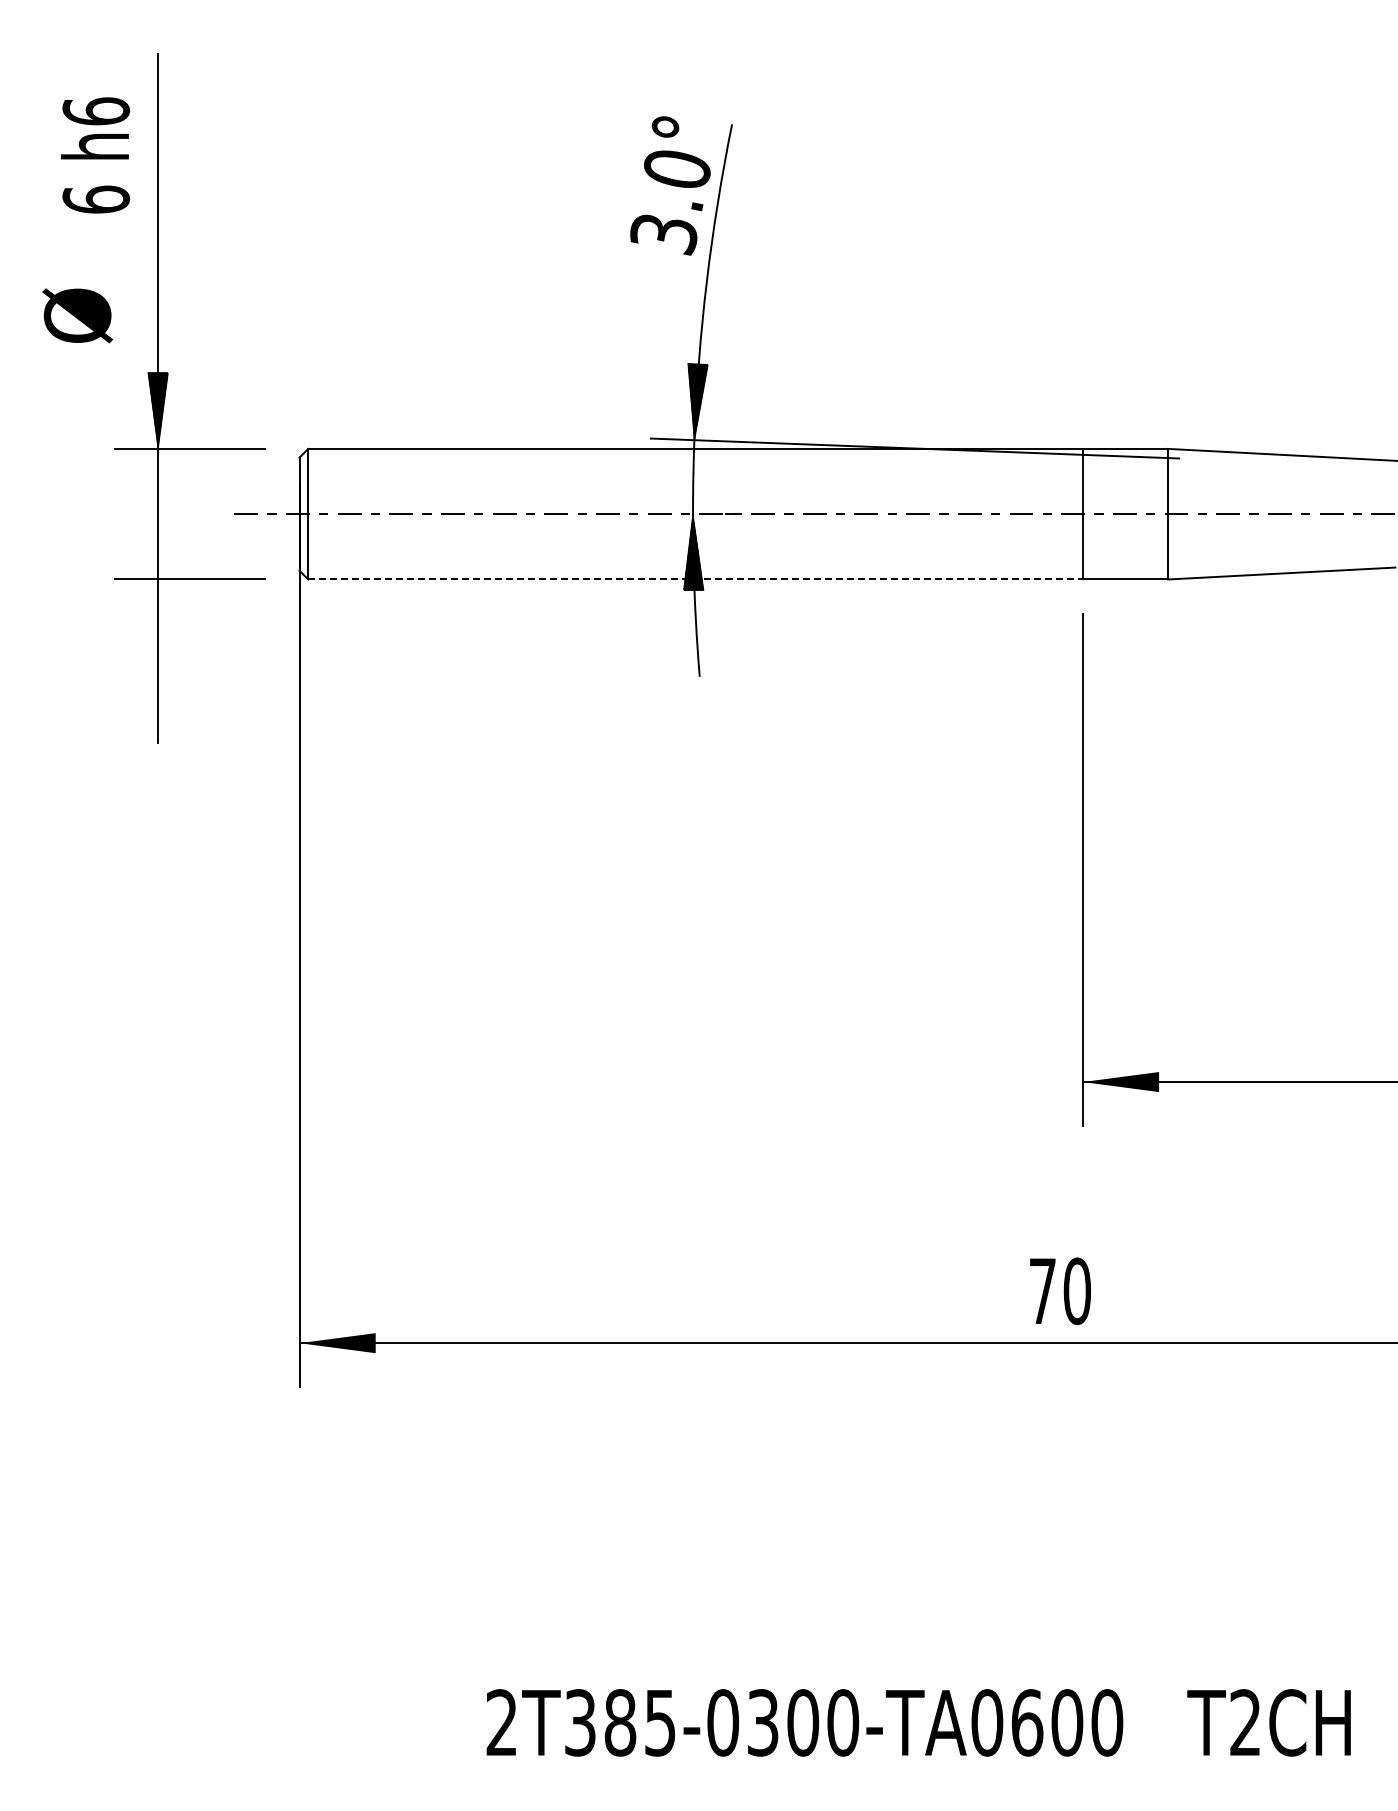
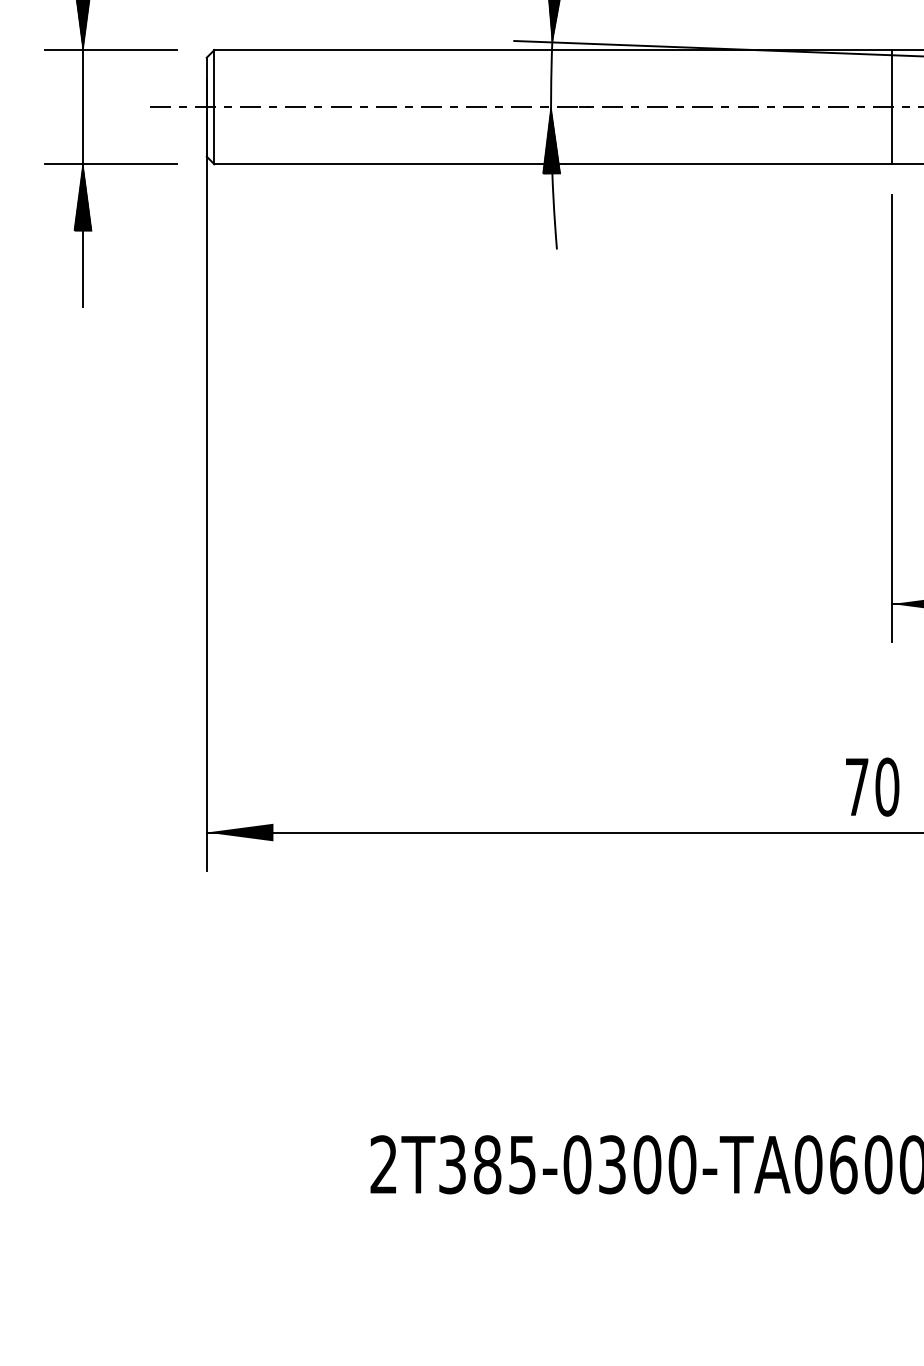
line: (696, 579) -> (554, 164), dashed -> solid
hatch: (158, 617) -> (83, 197), added

